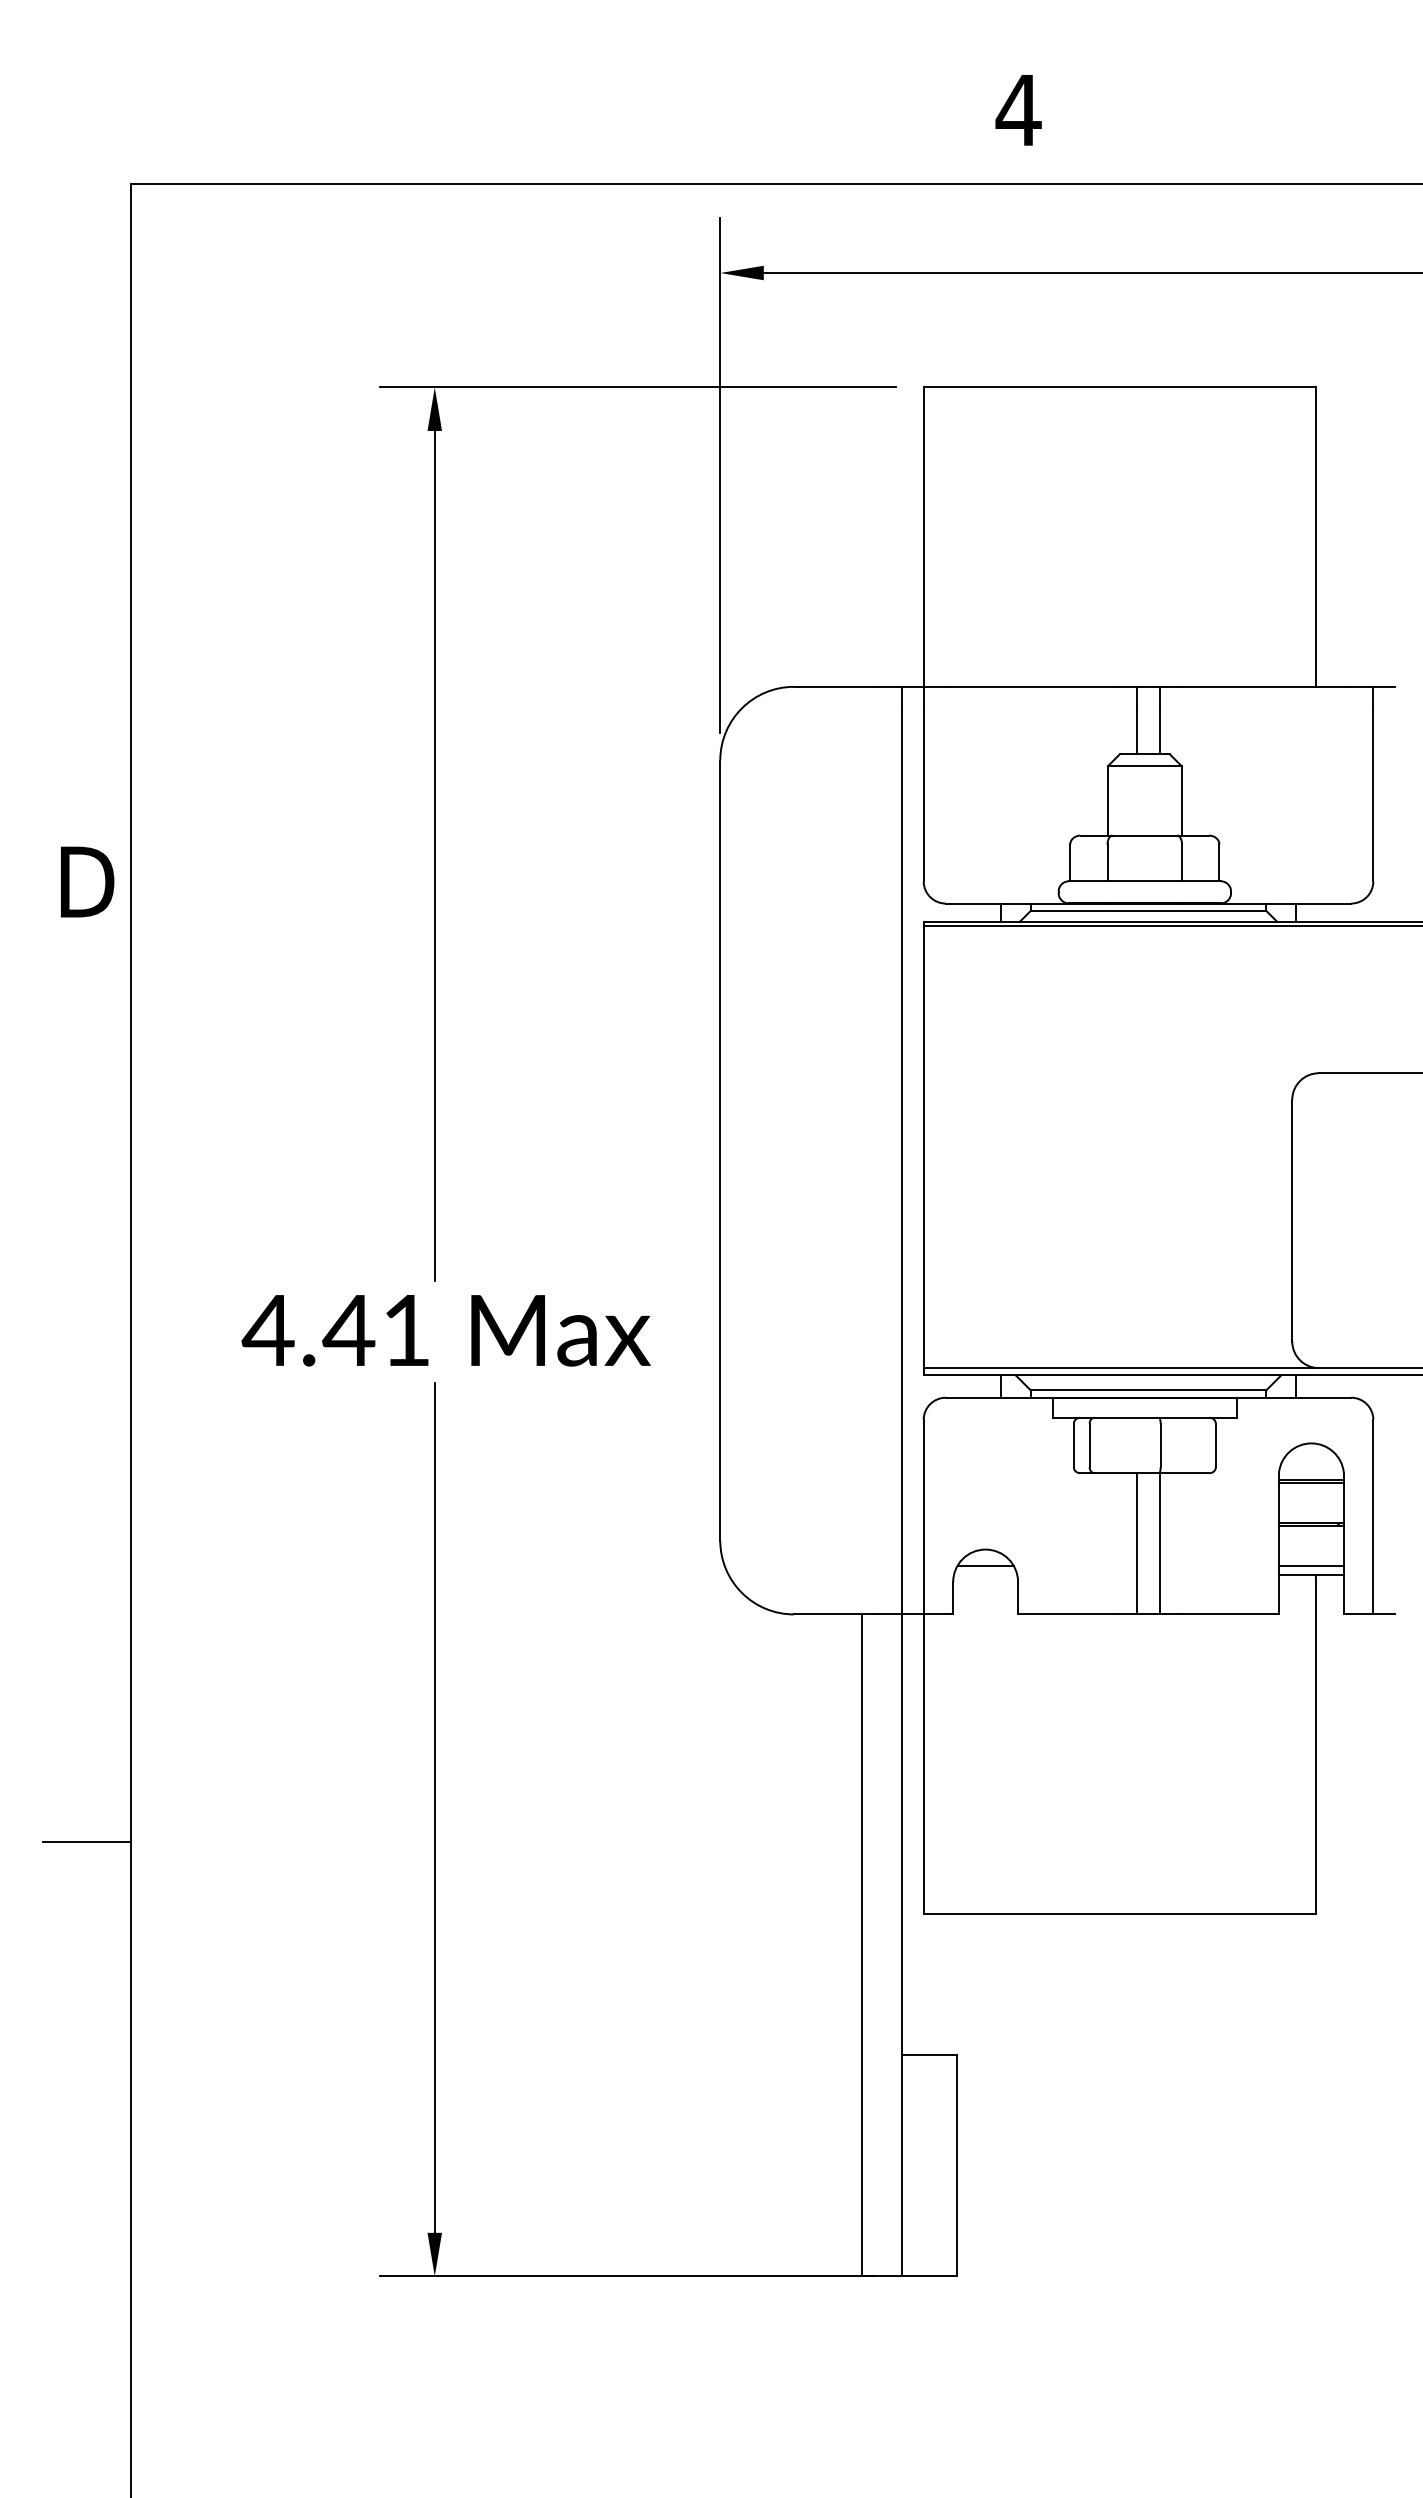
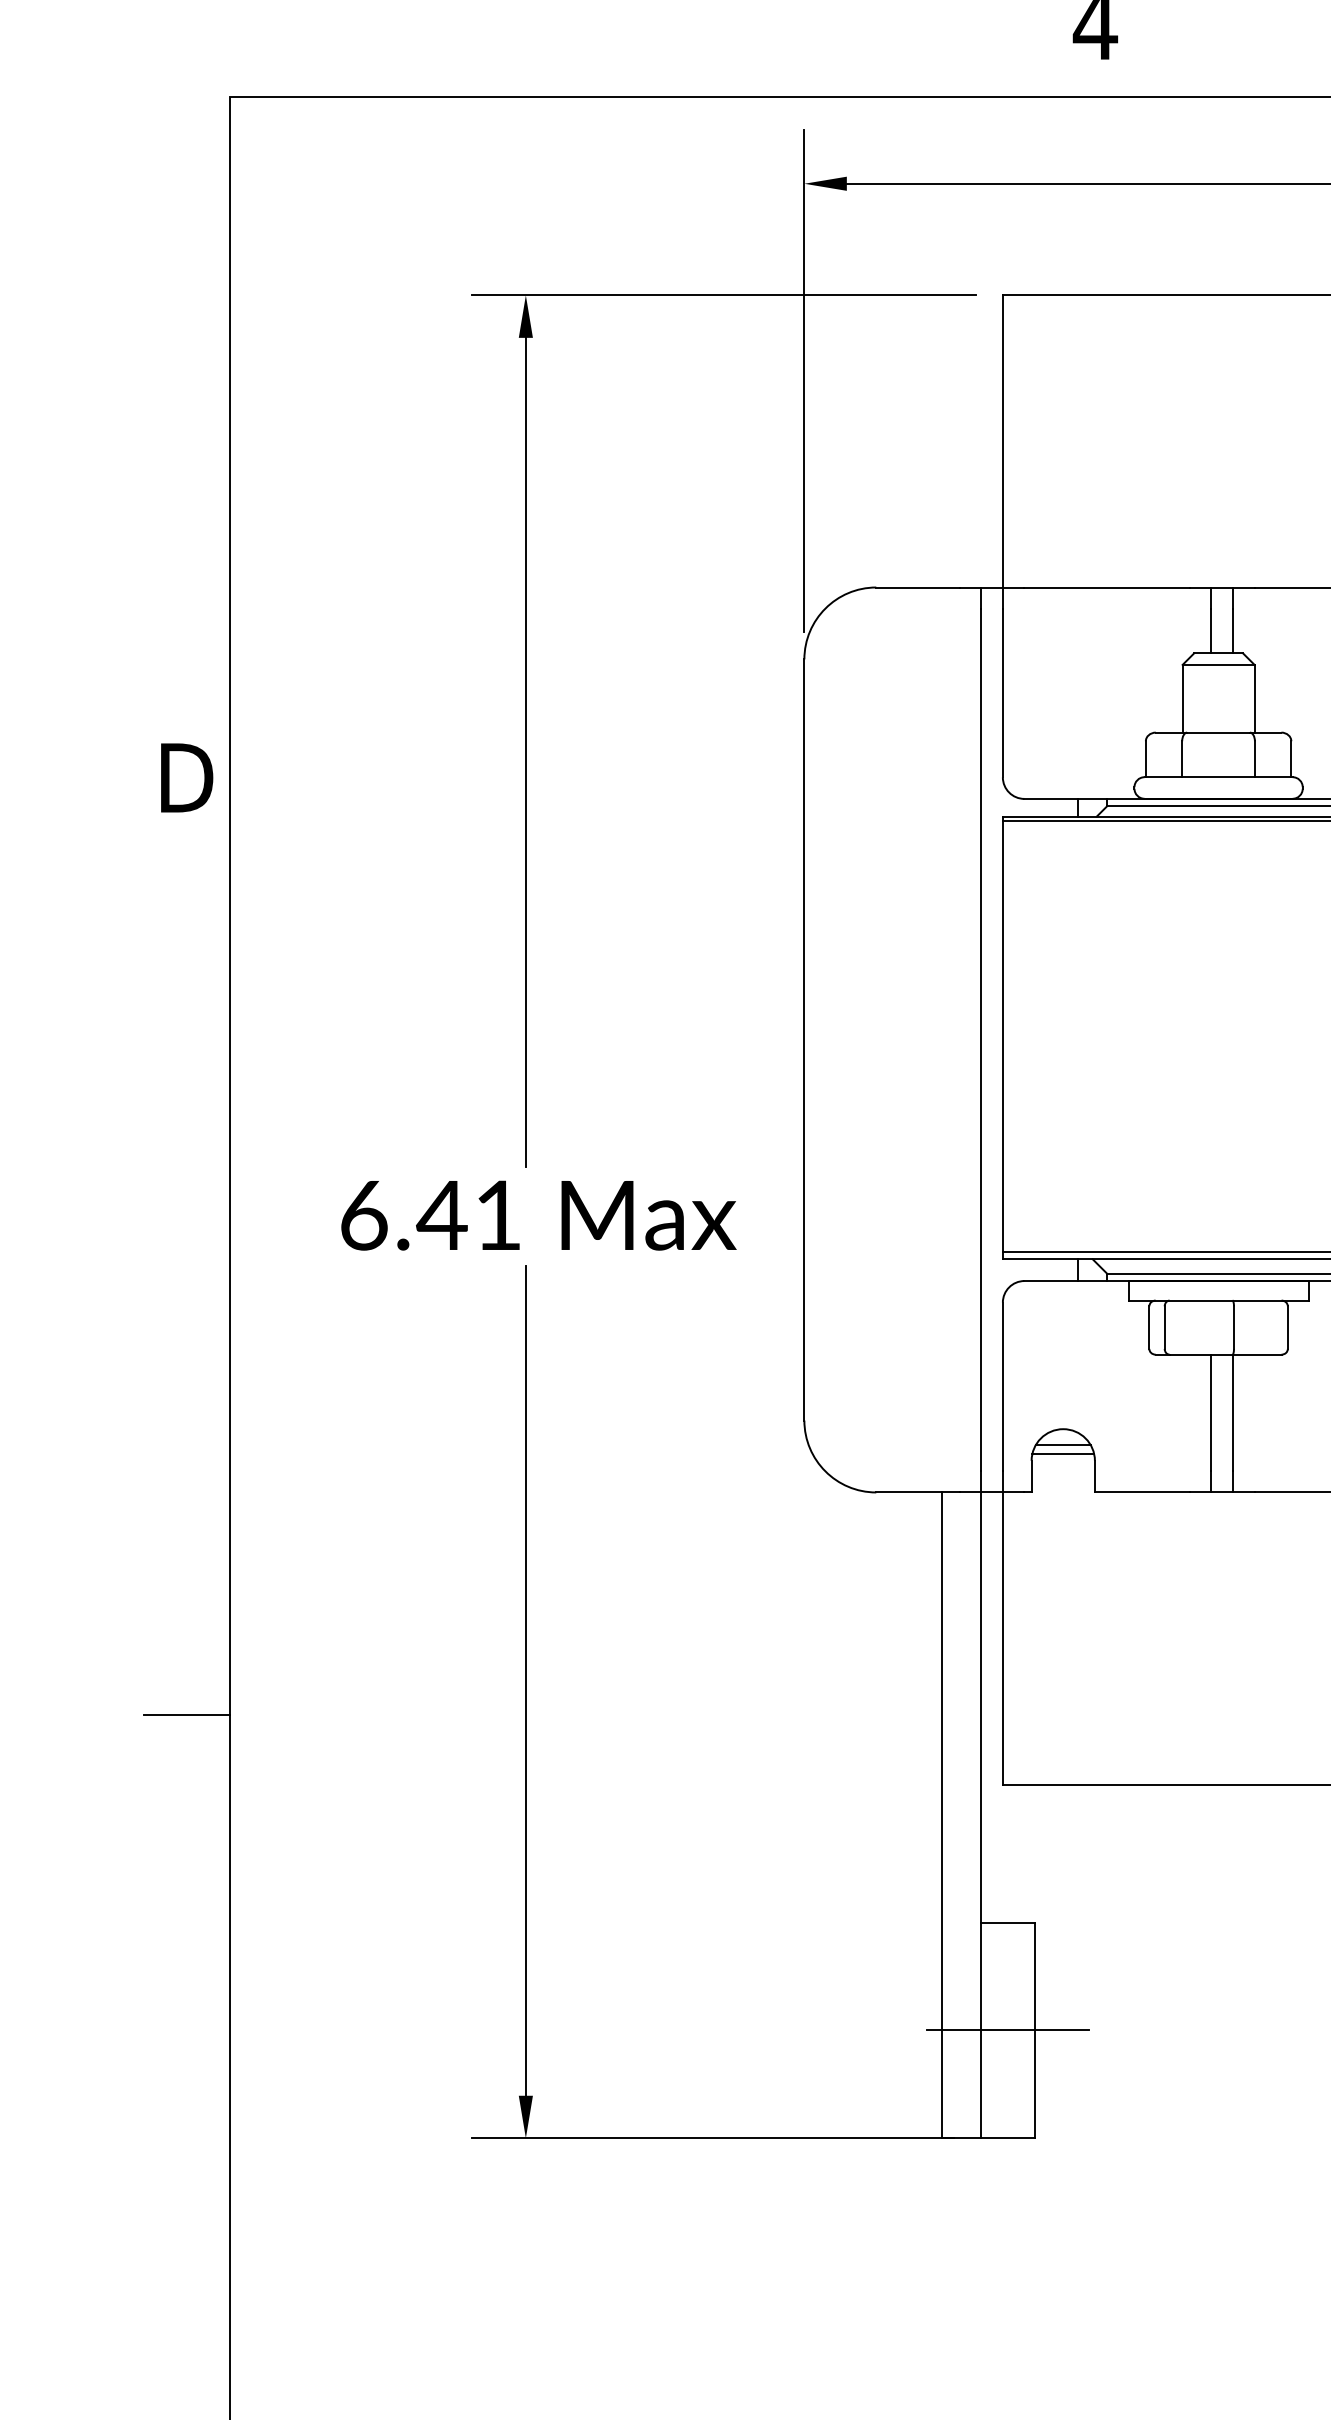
text: (267, 1330) -> (362, 1215), 4.41 -> 6.41
line: (985, 1574) -> (1063, 1453), added
line: (929, 2165) -> (1008, 2030), added

